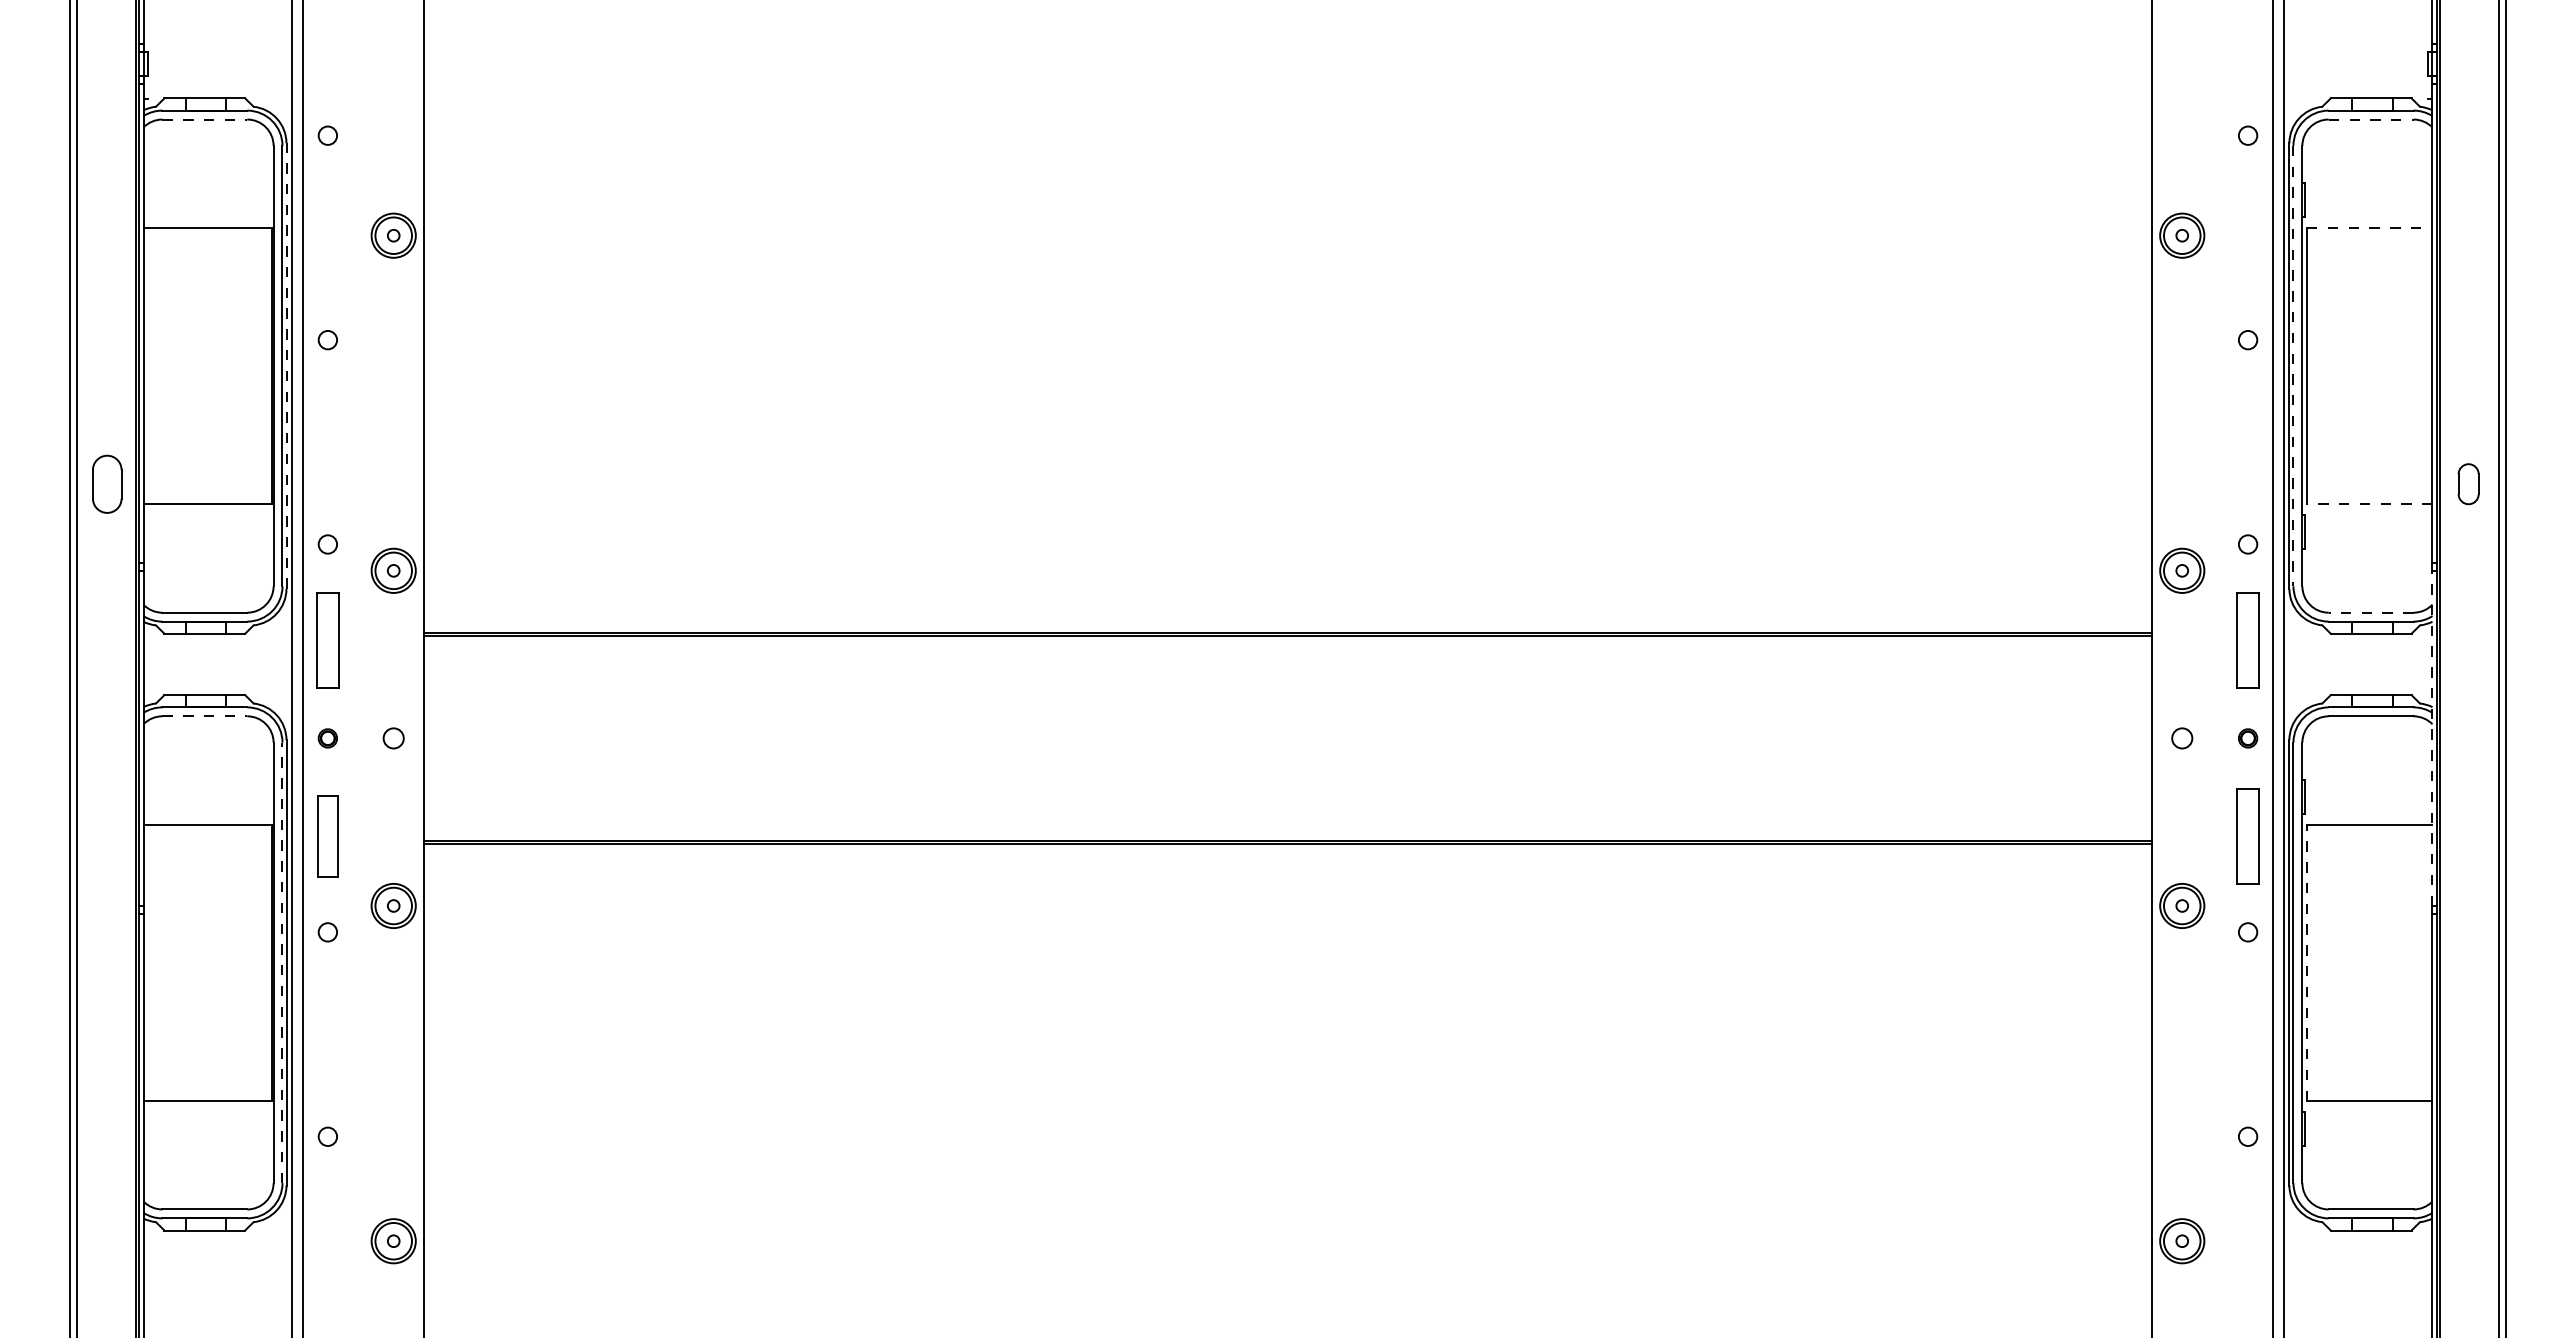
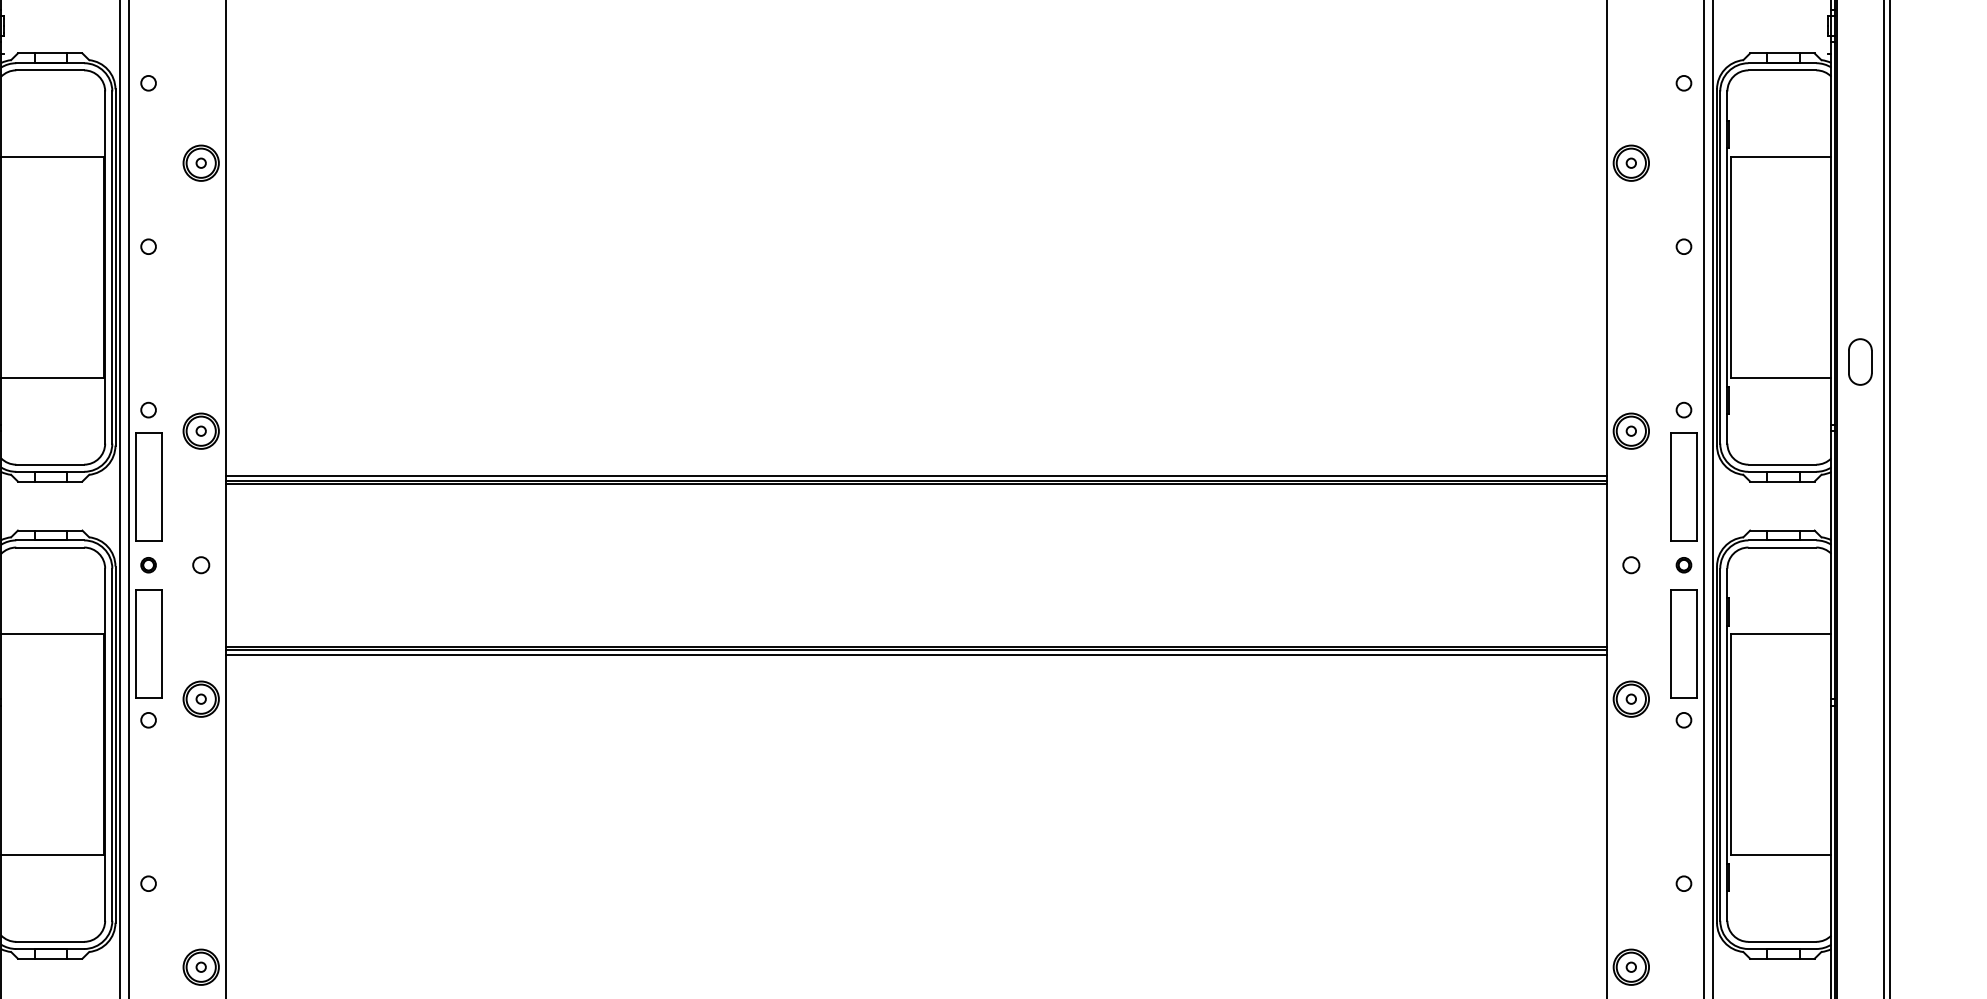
line: (205, 119) -> (50, 70), dashed -> solid
line: (2371, 119) -> (1782, 70), dashed -> solid
line: (2369, 228) -> (1781, 157), dashed -> solid
line: (286, 366) -> (115, 267), dashed -> solid
line: (2293, 366) -> (1720, 267), dashed -> solid
part: (2468, 483) -> (1860, 361), size x1.43
line: (2369, 504) -> (1781, 378), dashed -> solid
line: (2370, 612) -> (1781, 464), dashed -> solid
line: (1287, 626) -> (915, 475), added
part: (327, 640) -> (148, 486), size x1.43
part: (2247, 640) -> (1683, 486), size x1.43
line: (205, 716) -> (50, 547), dashed -> solid
line: (2432, 738) -> (1831, 565), dashed -> solid
part: (327, 836) -> (148, 643), size x1.67
part: (2247, 836) -> (1683, 643), size x1.43
line: (1287, 850) -> (915, 654), added
line: (282, 962) -> (112, 744), dashed -> solid
line: (2307, 962) -> (1731, 744), dashed -> solid

